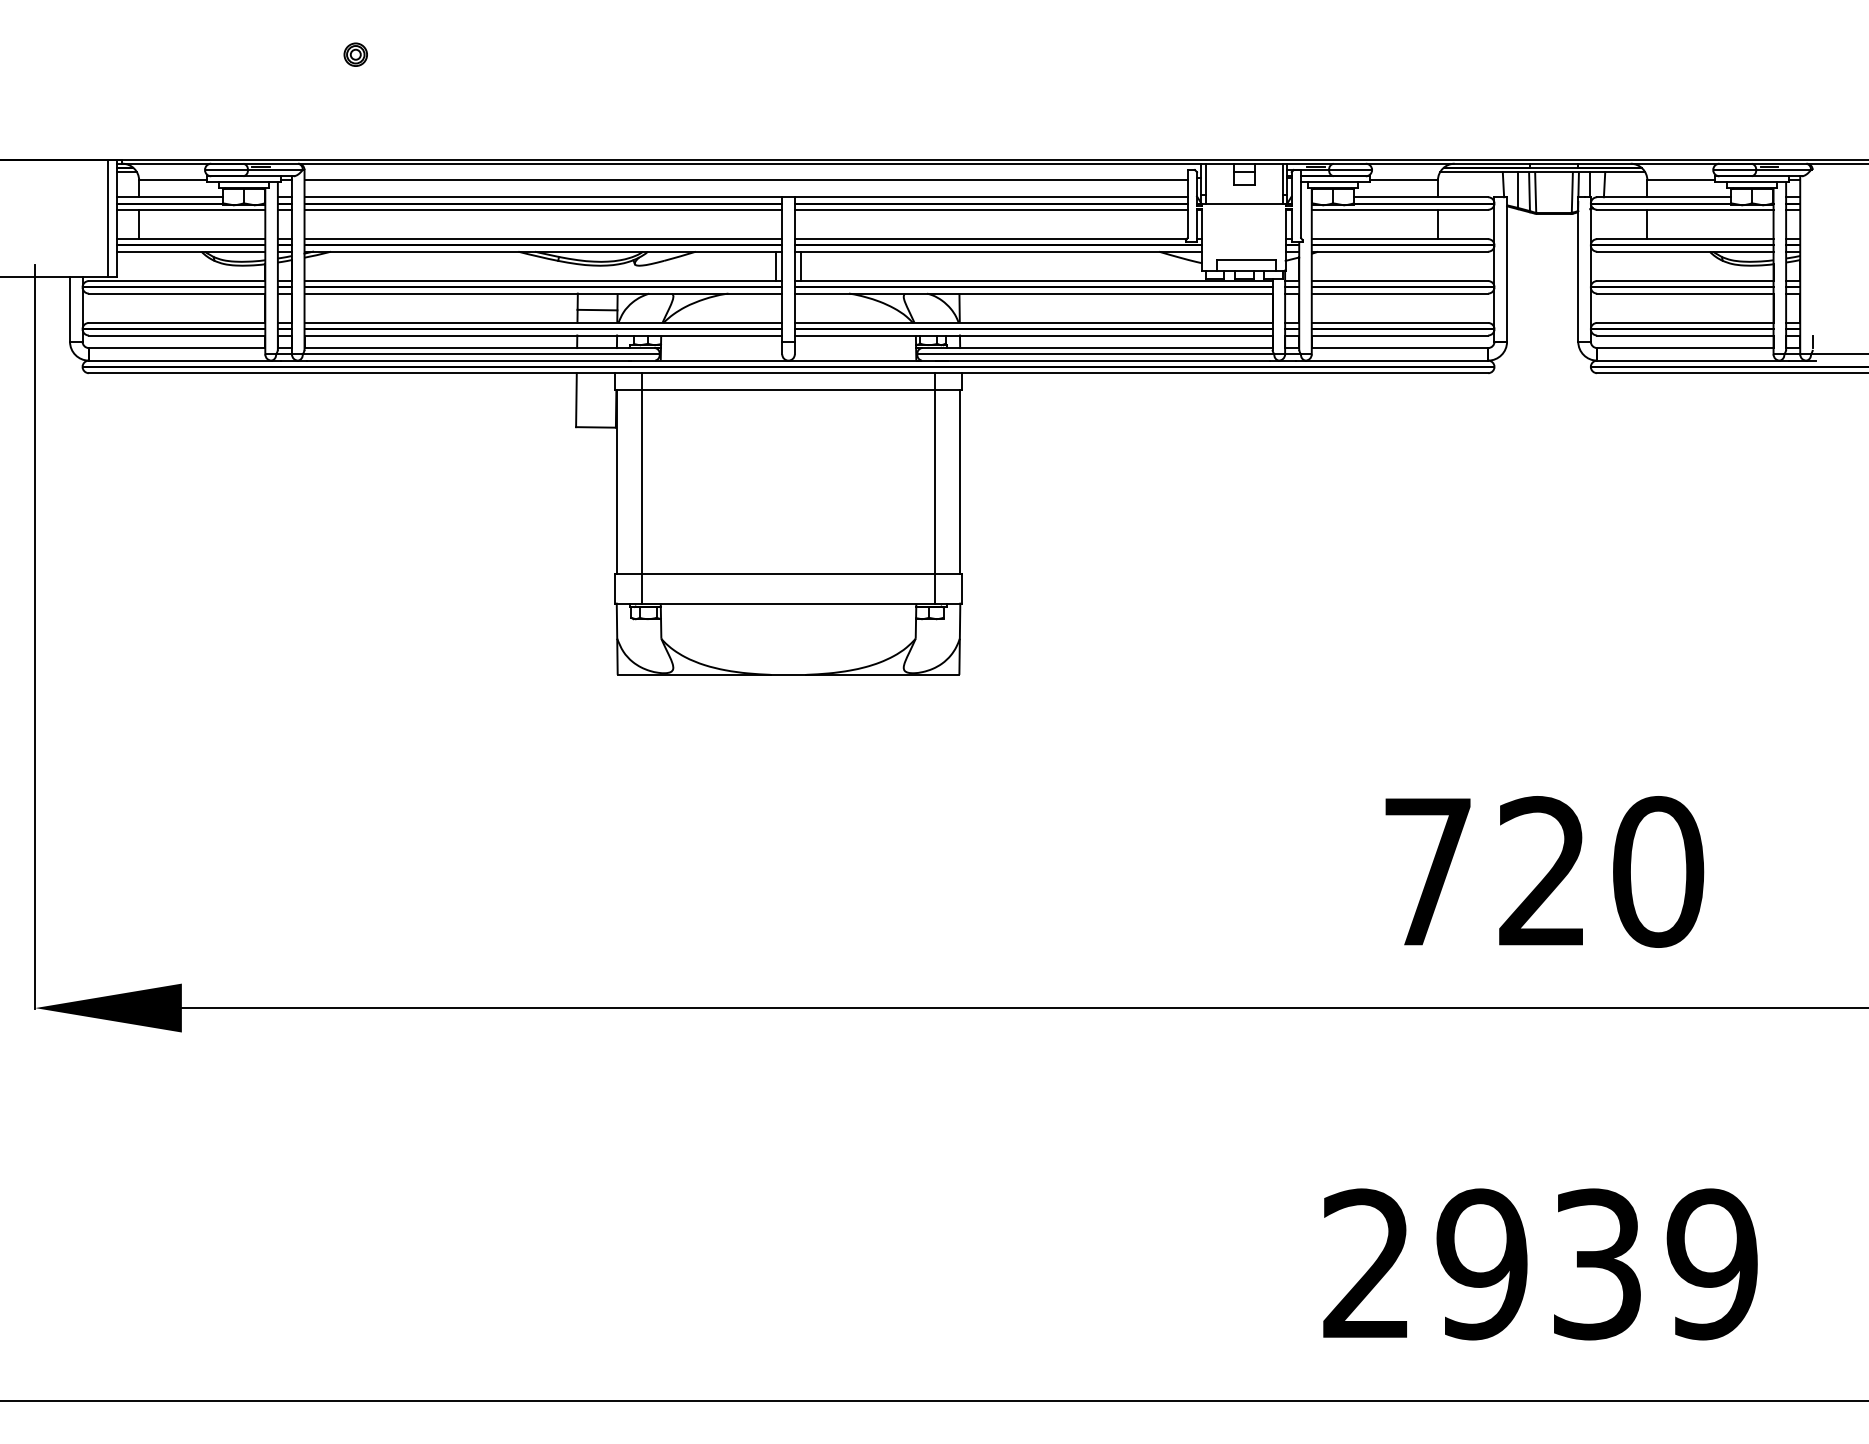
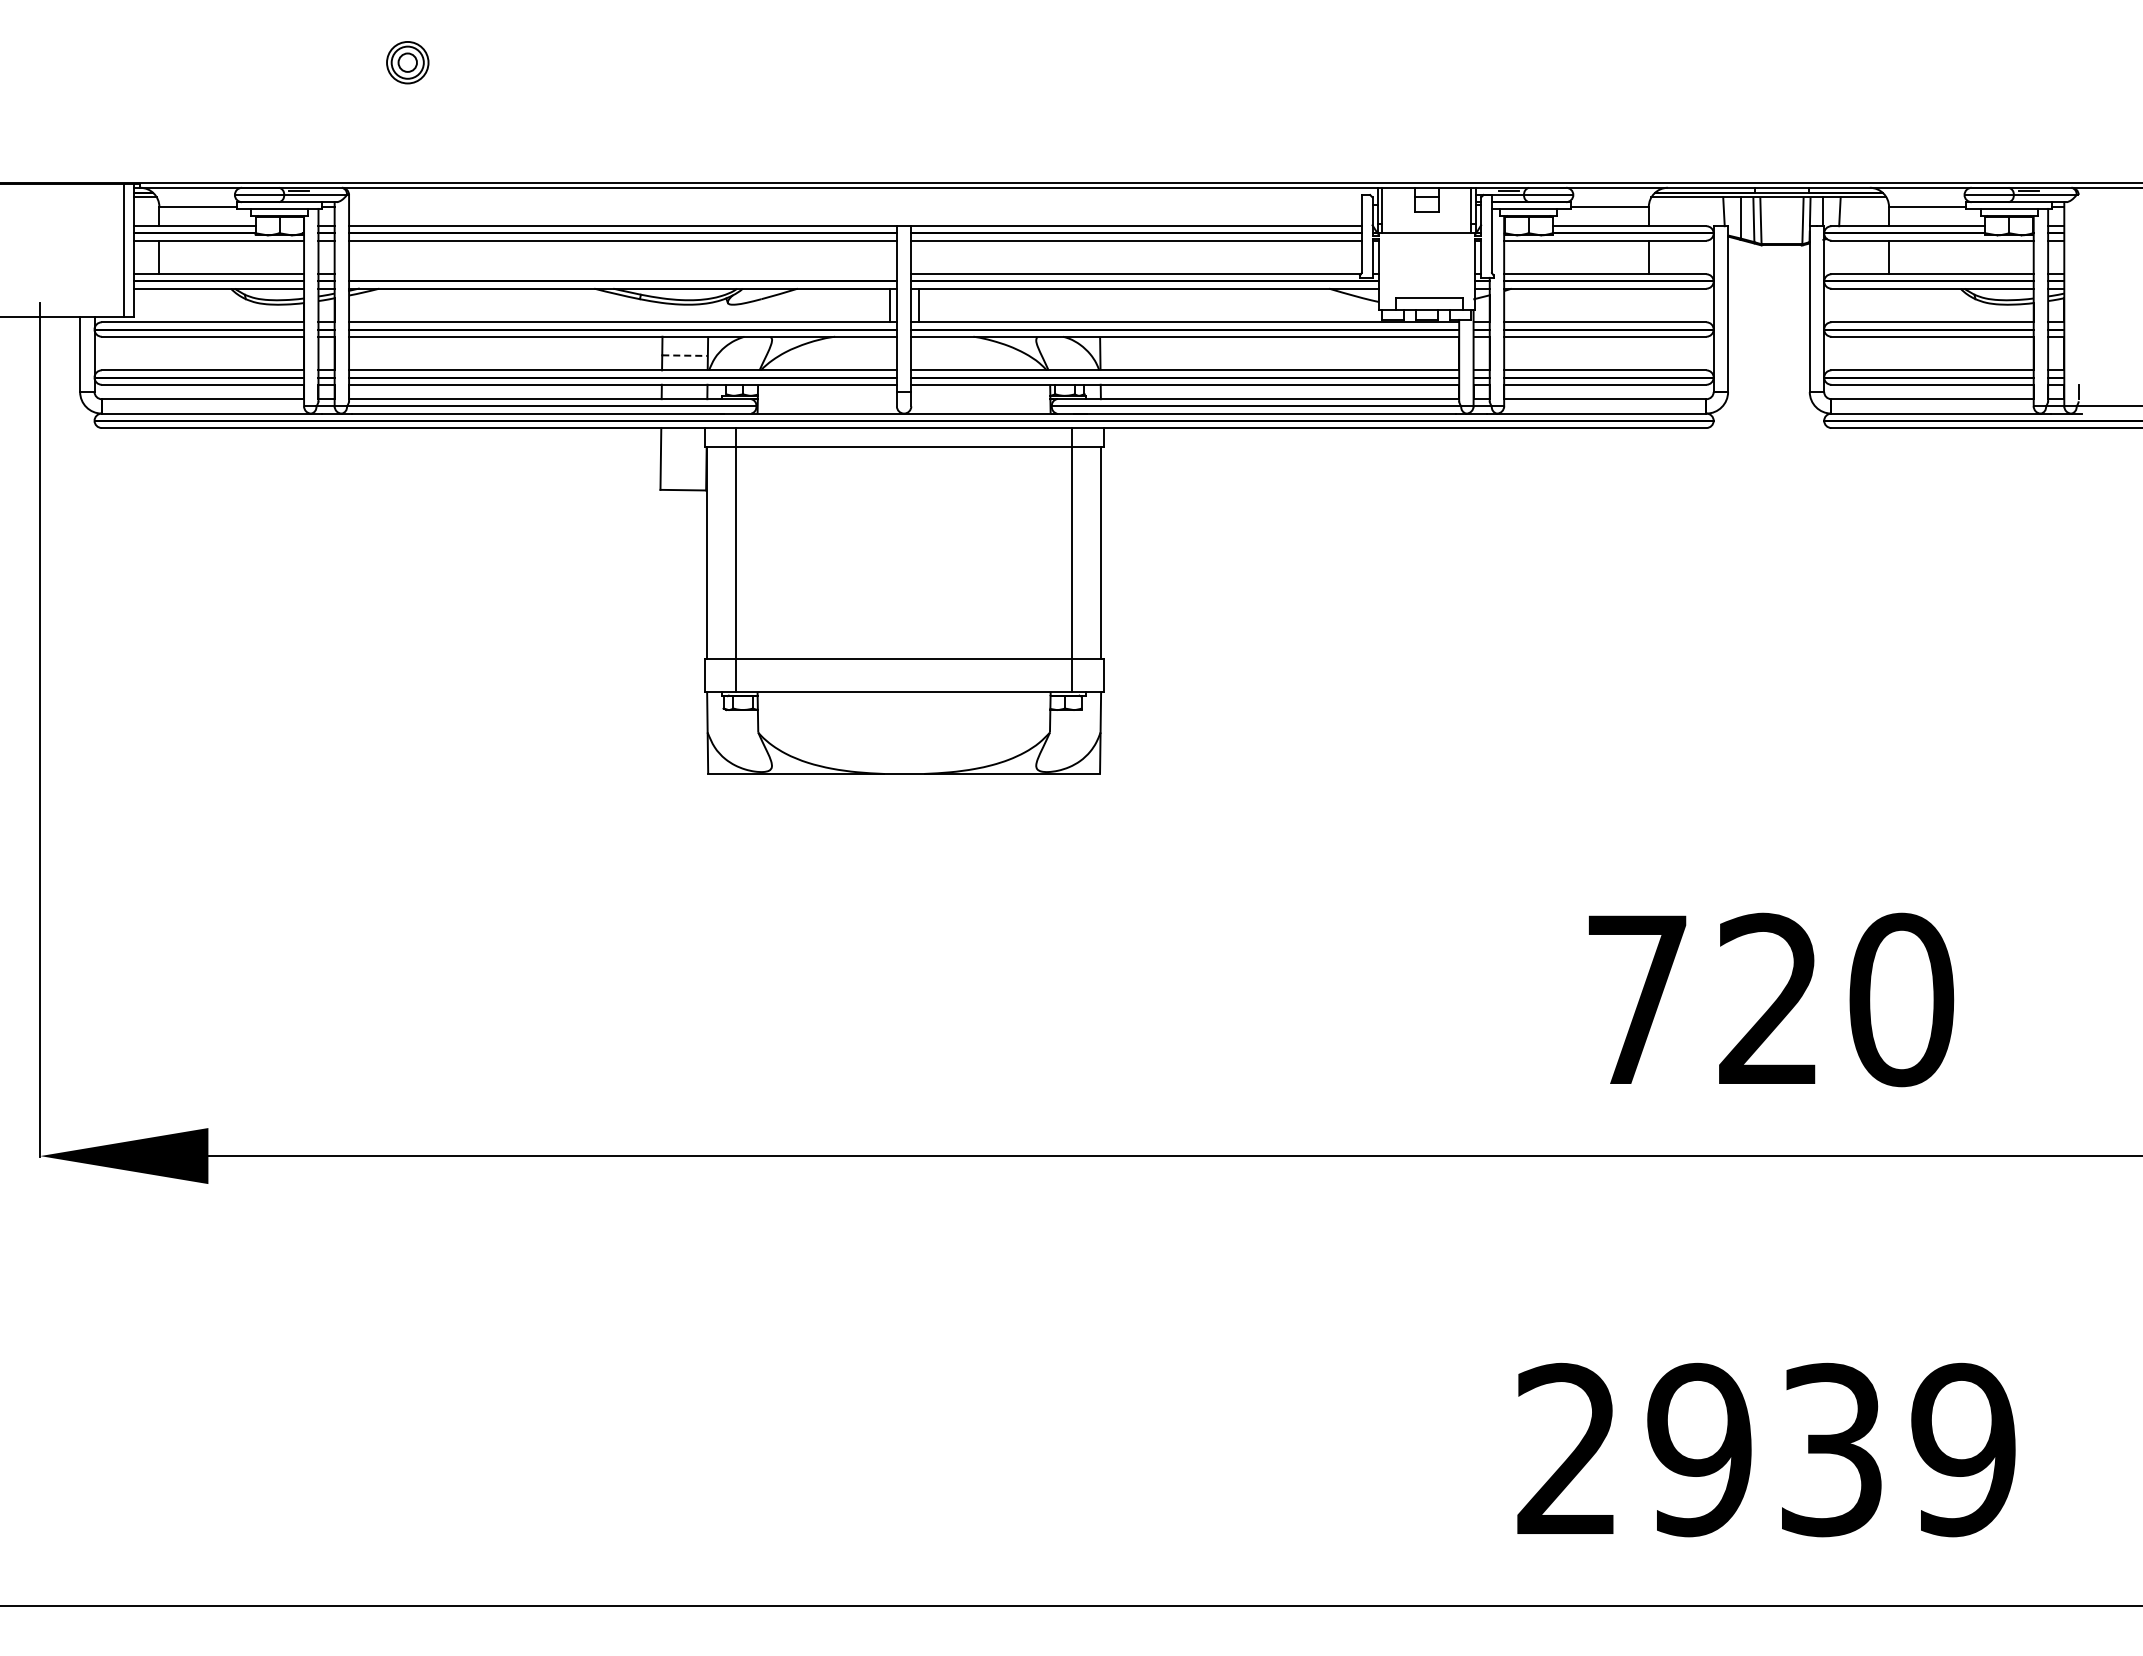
part: (355, 54) -> (407, 62), size x1.6
line: (746, 180) -> (855, 207), removed
line: (542, 239) -> (622, 274), removed
line: (597, 309) -> (685, 355), solid -> dashed

